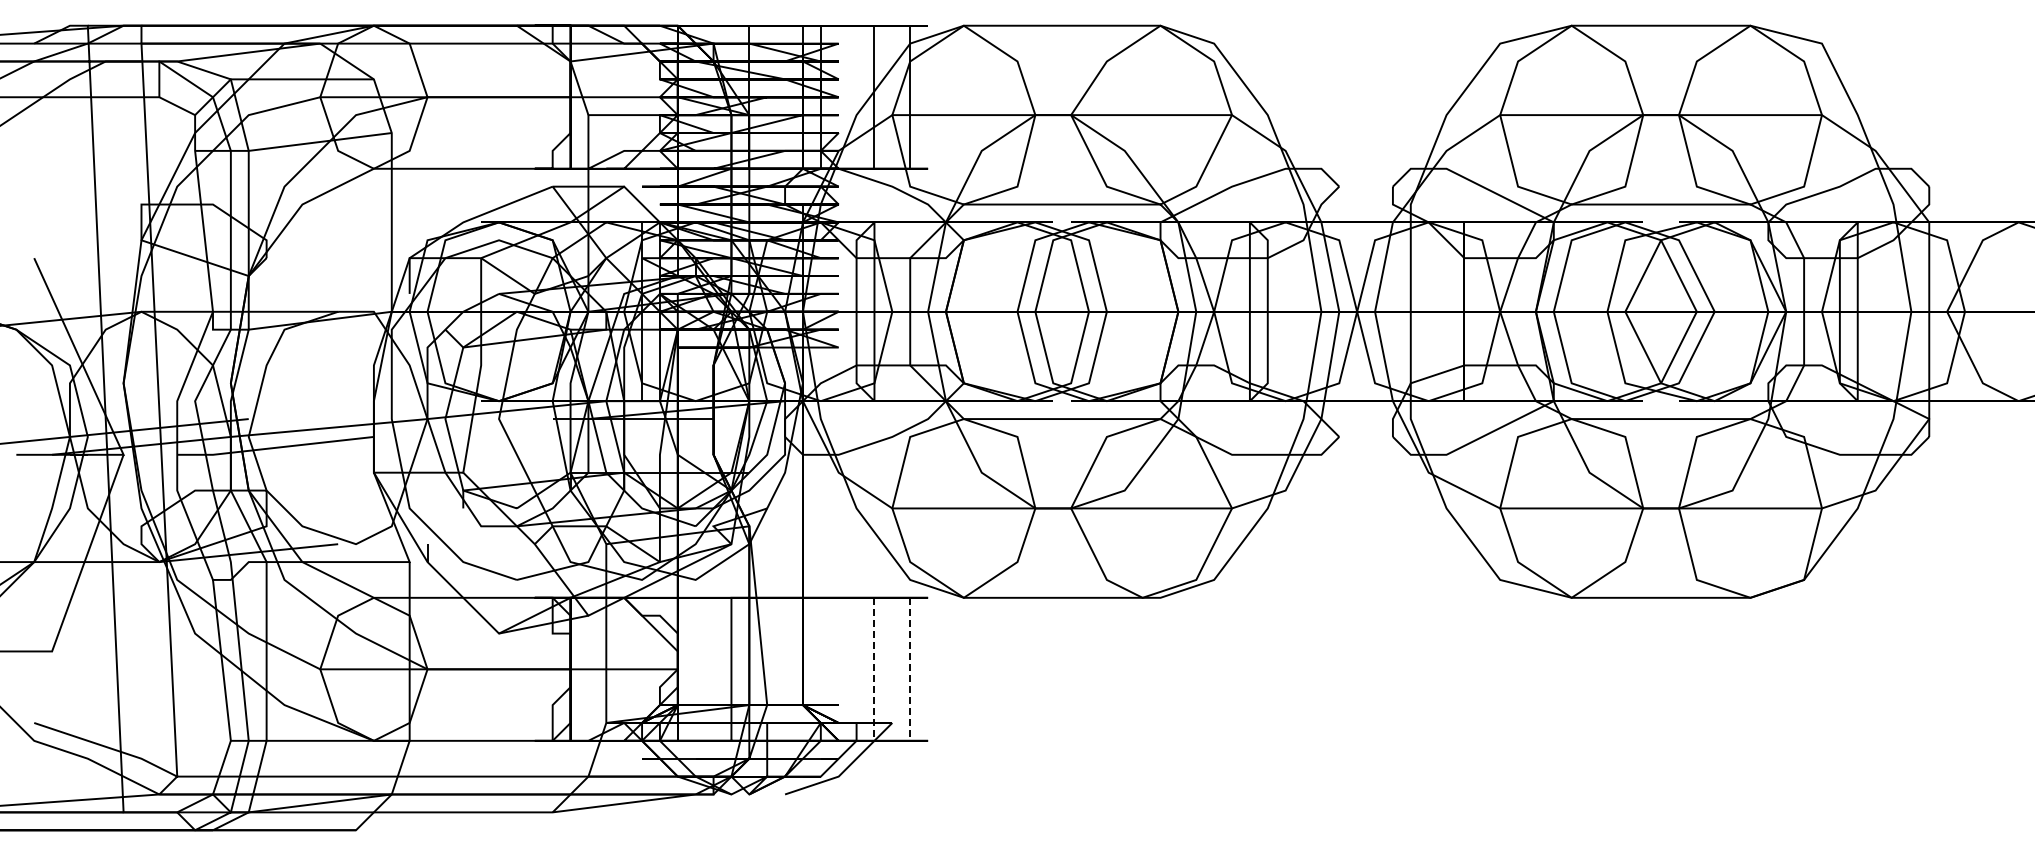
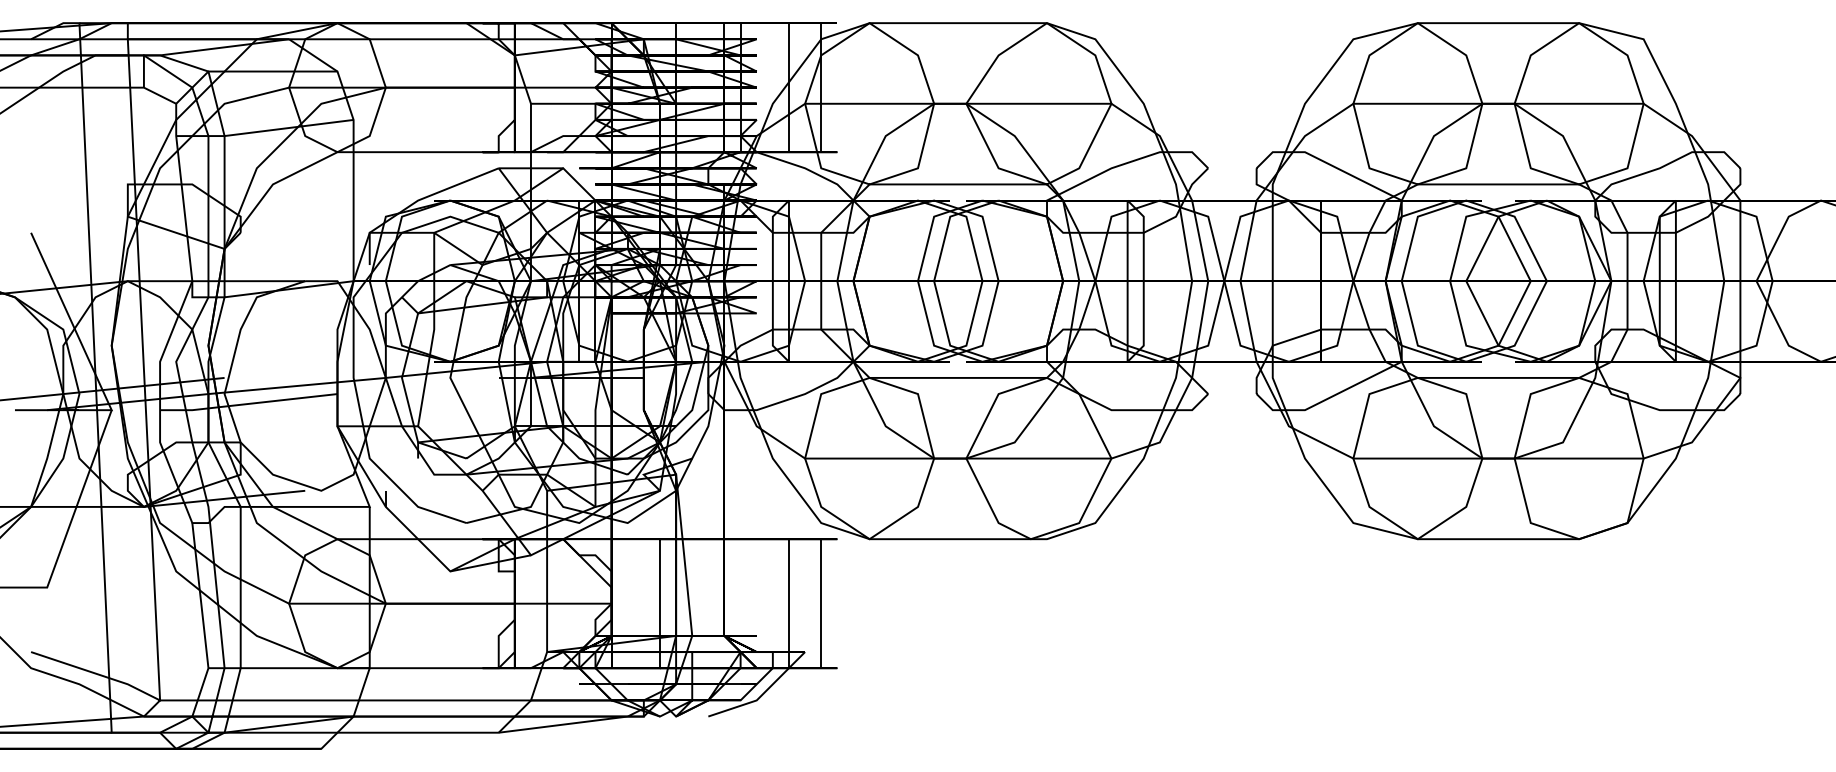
line: (874, 669) -> (789, 603), dashed -> solid
line: (910, 669) -> (821, 603), dashed -> solid

